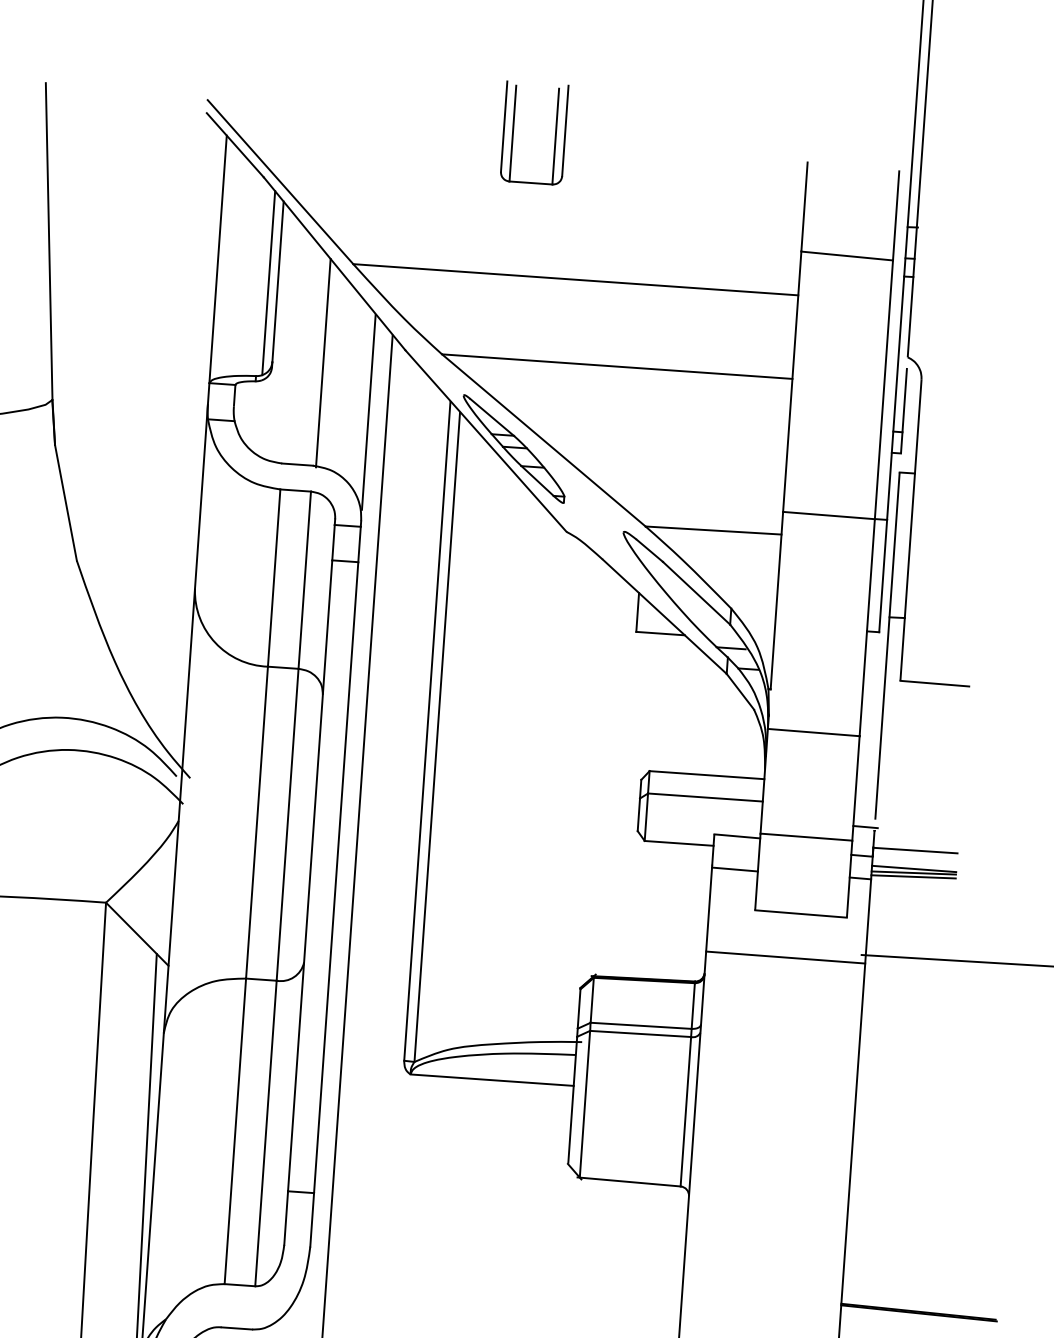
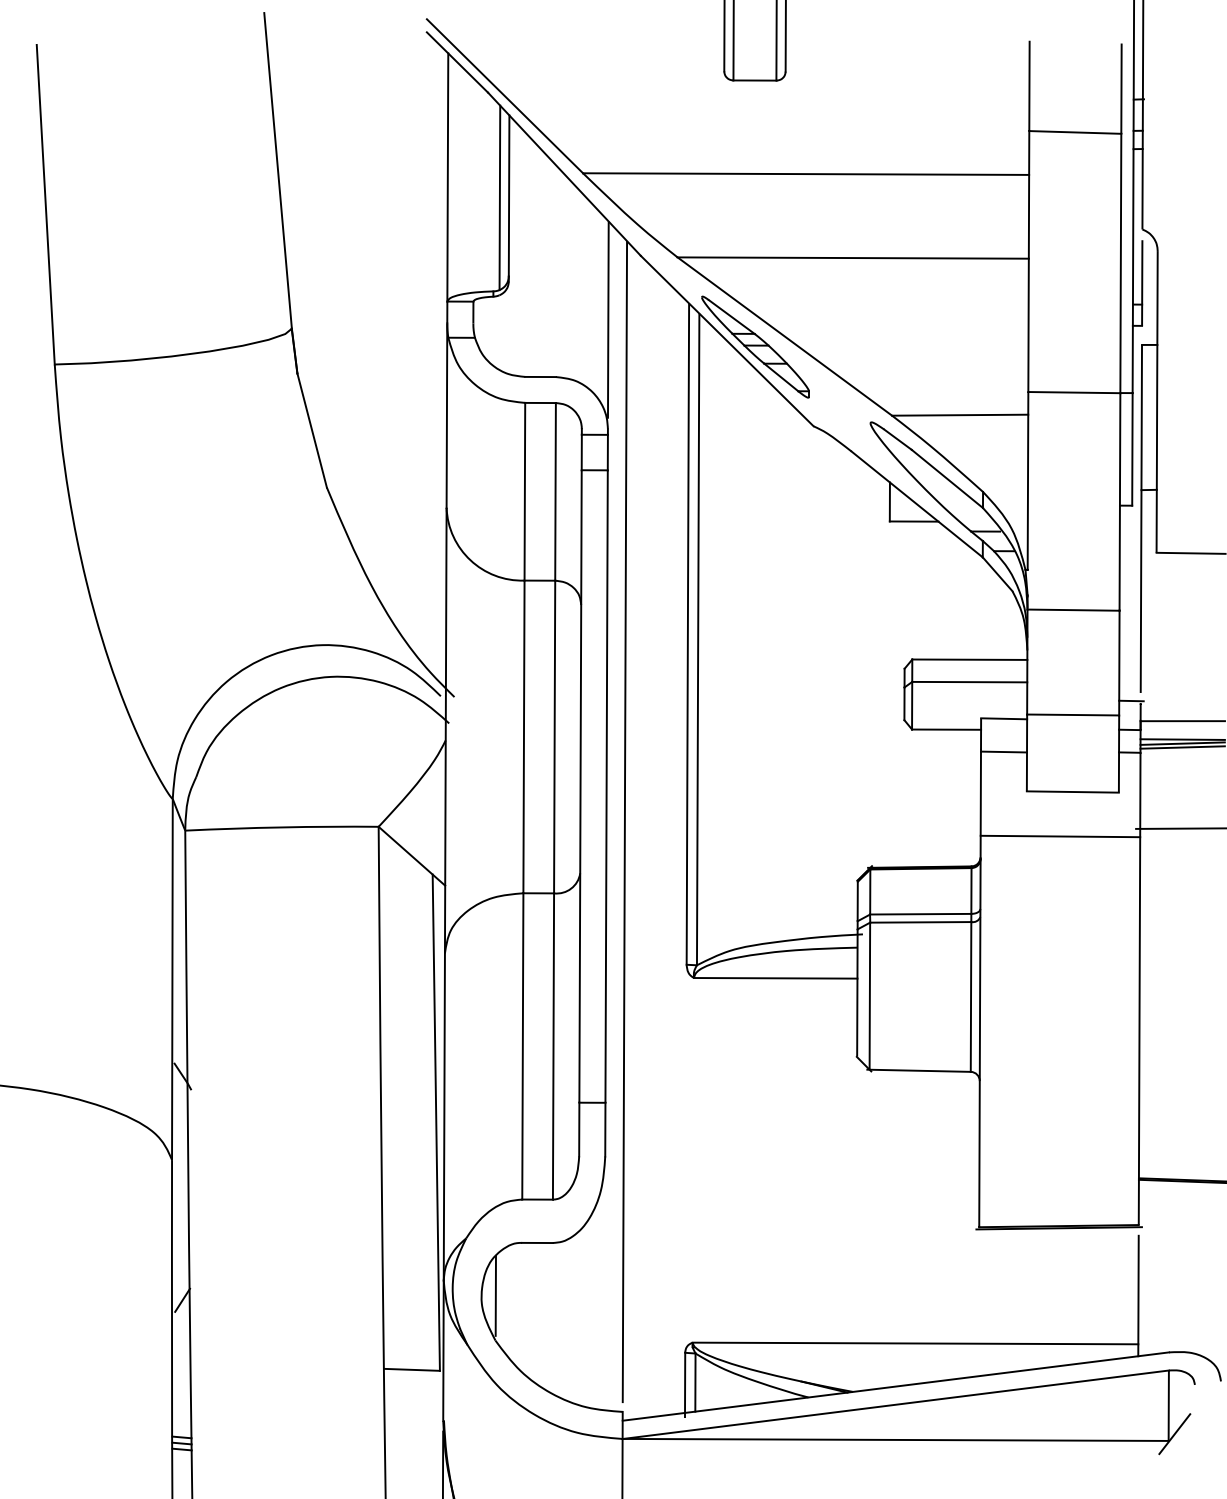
line: (323, 362) -> (559, 273), removed

